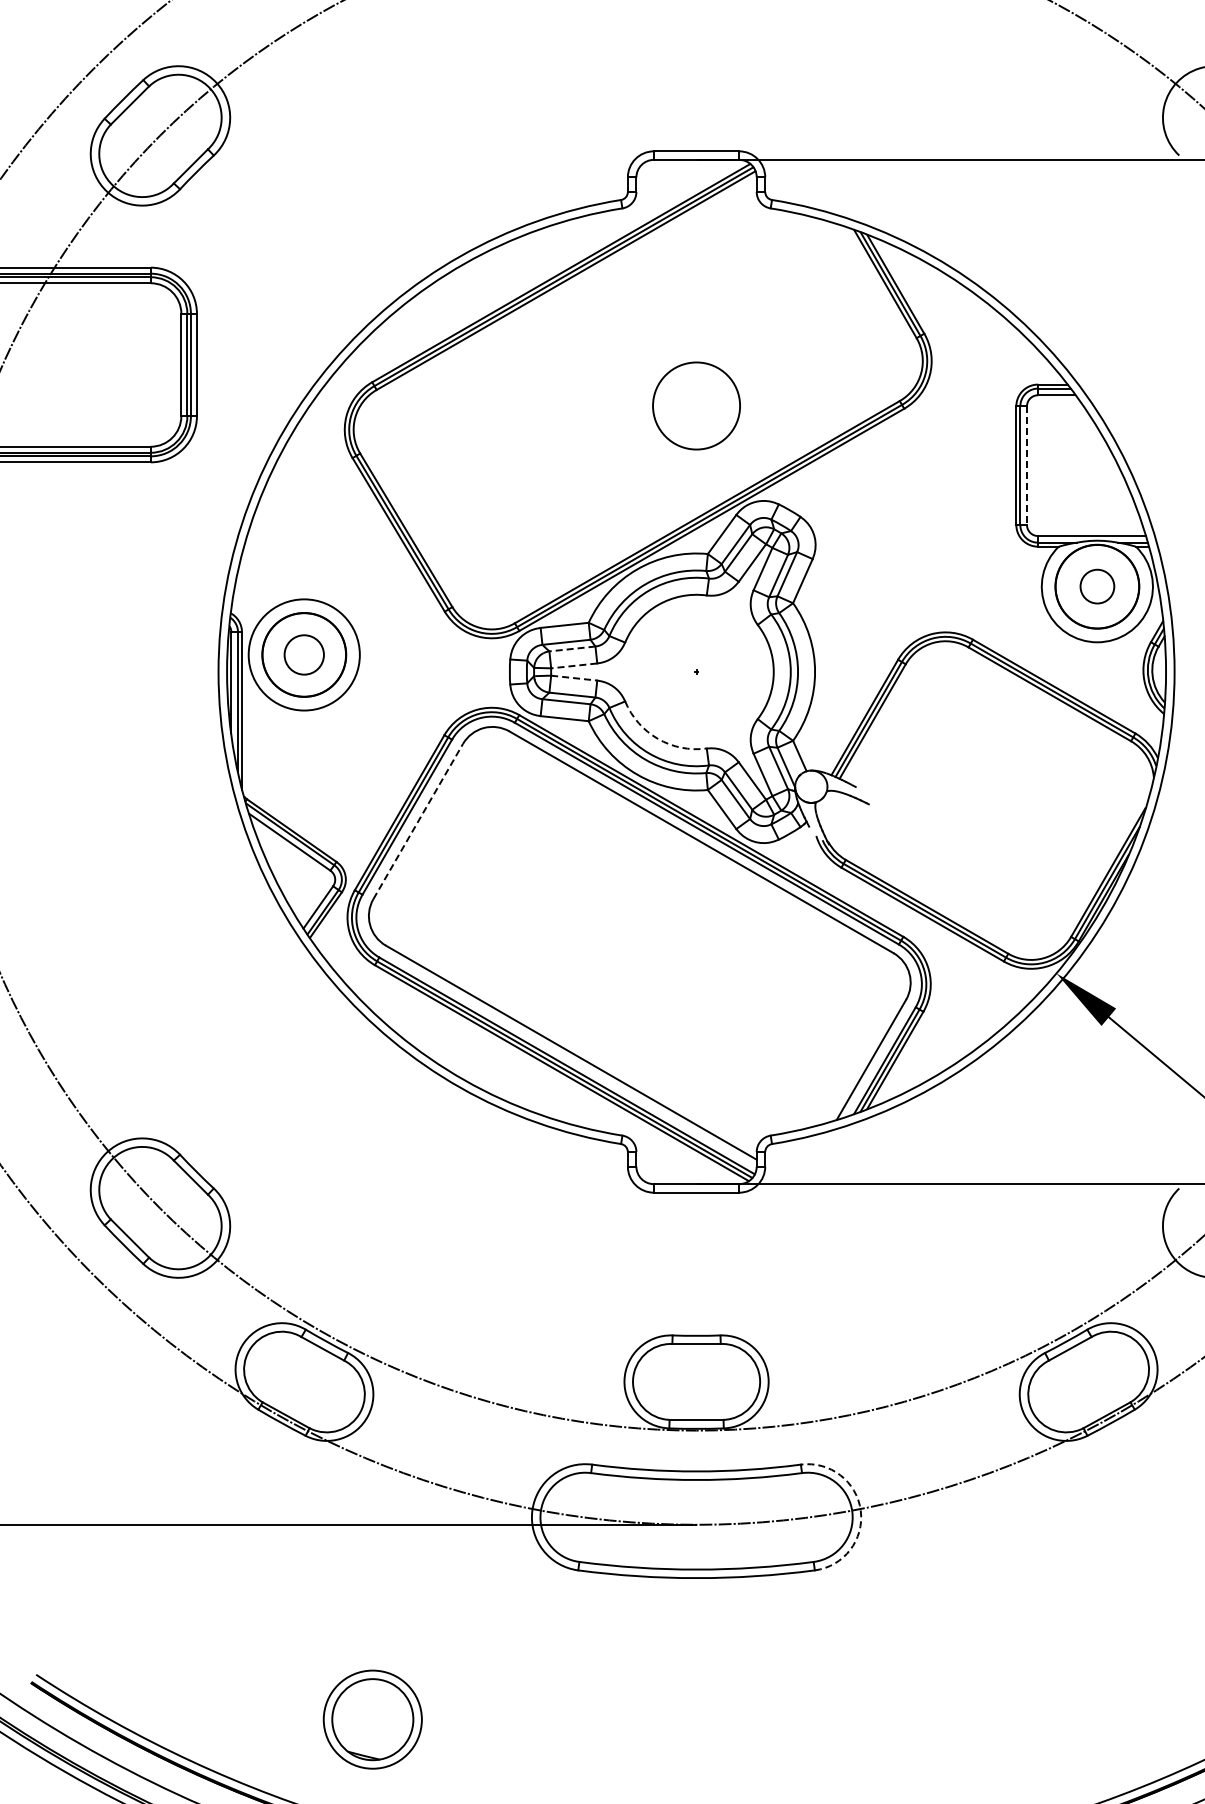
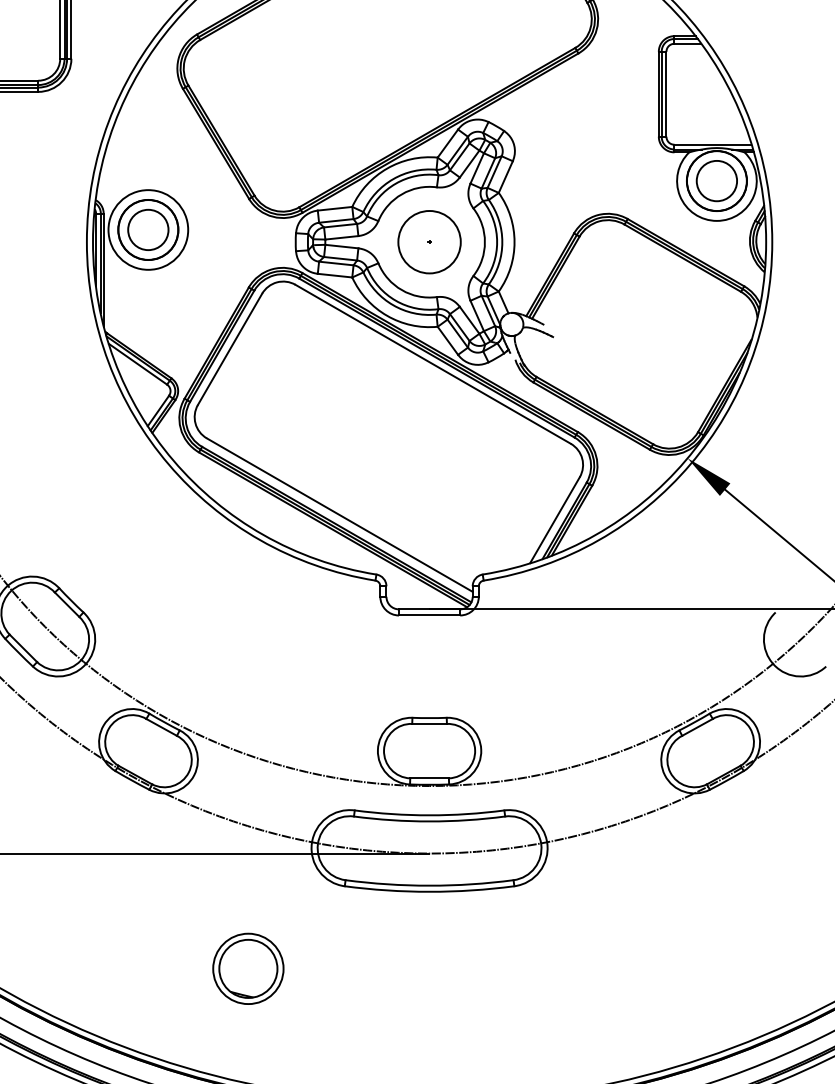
circle: (696, 405) -> (429, 241), moved
line: (1026, 466) -> (666, 94), dashed -> solid
circle: (1097, 586) -> (717, 180), size x1.67
line: (571, 649) -> (339, 226), dashed -> solid
circle: (304, 654) -> (148, 229), size x1.43
line: (573, 665) -> (341, 237), dashed -> solid
line: (574, 678) -> (342, 246), dashed -> solid
arc: (657, 738) -> (401, 289), dashed -> solid
line: (418, 821) -> (230, 349), dashed -> solid
arc: (860, 1510) -> (547, 843), dashed -> solid
part: (372, 1719) -> (248, 968), moved

